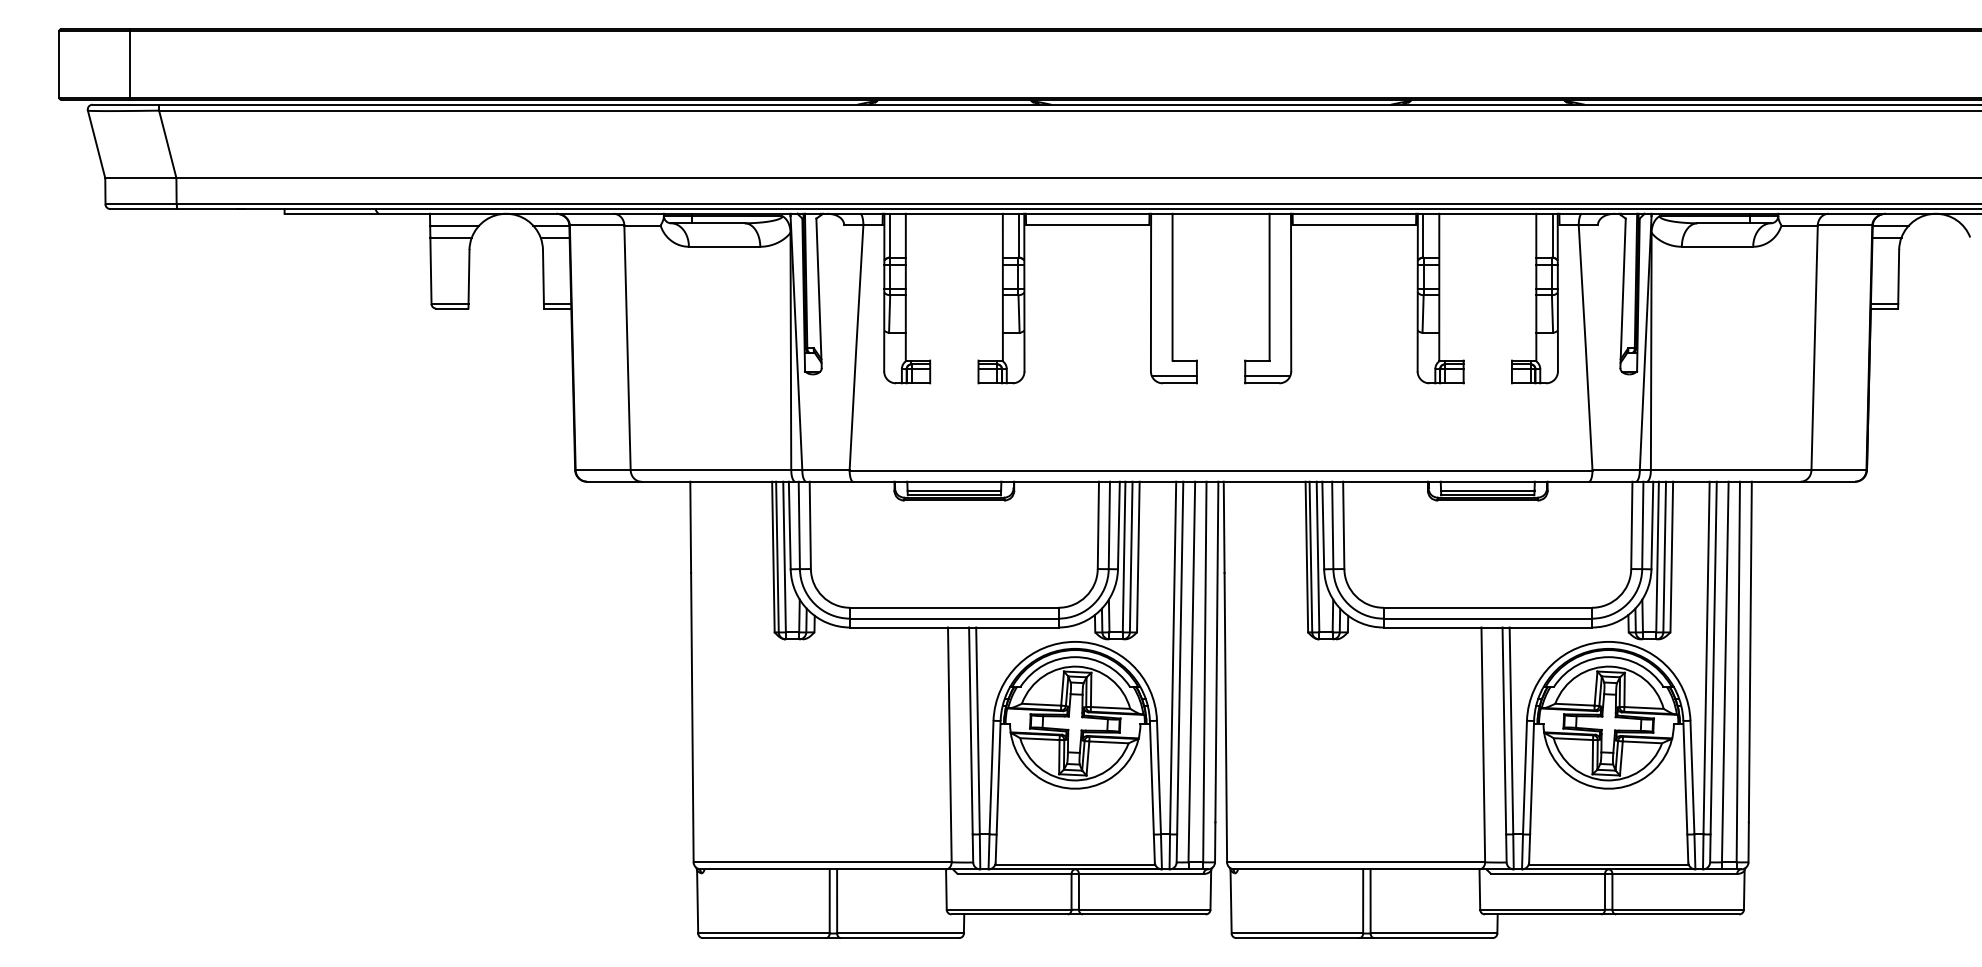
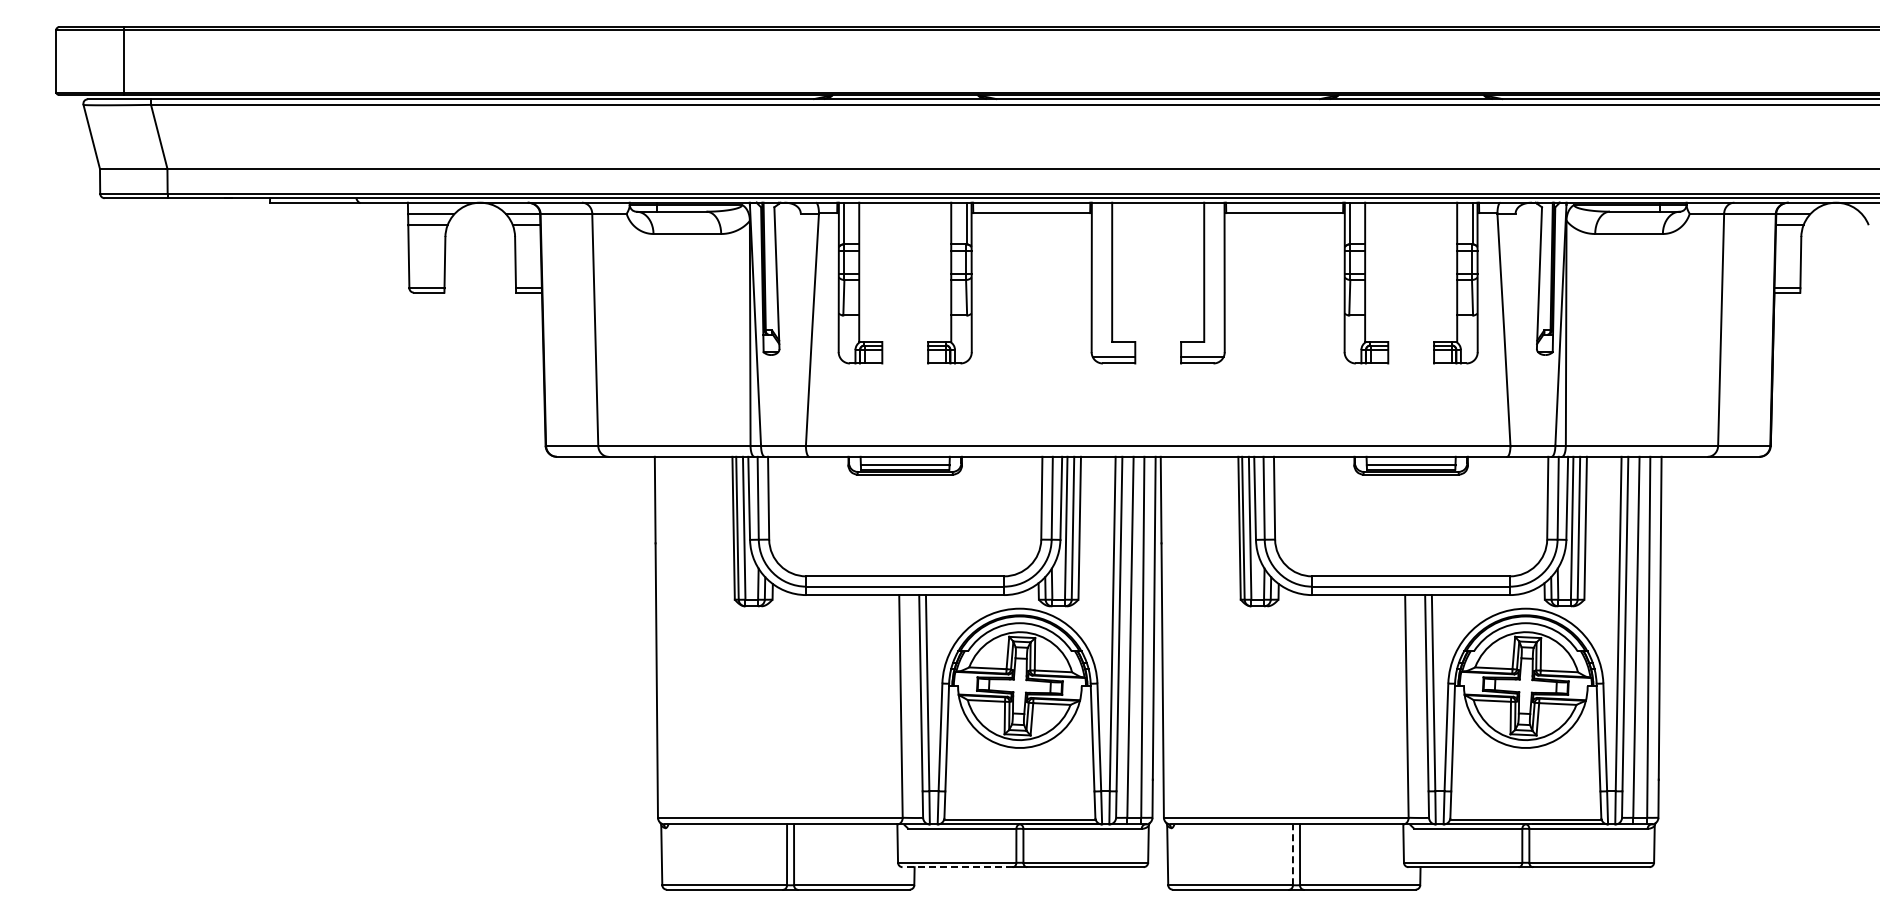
line: (1362, 901) -> (1292, 854), solid -> dashed
line: (1009, 914) -> (957, 867), solid -> dashed

